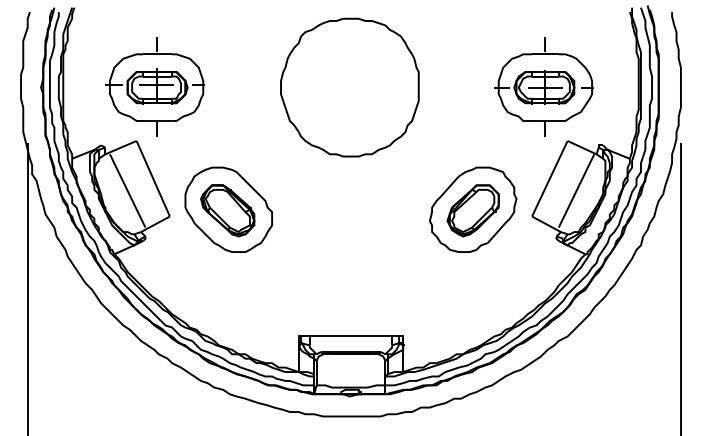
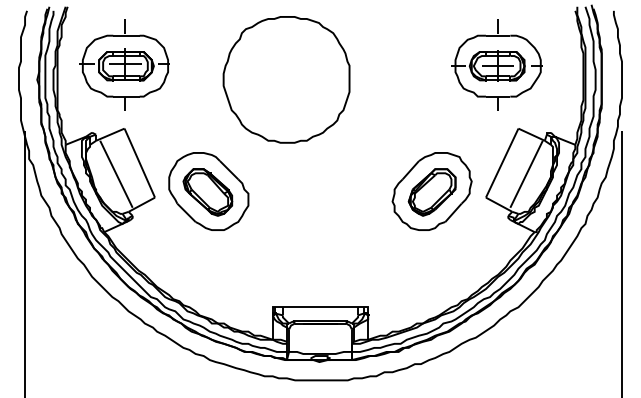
part: (154, 86) -> (123, 65), moved
part: (543, 86) -> (496, 65), moved
part: (349, 87) -> (286, 79), moved

